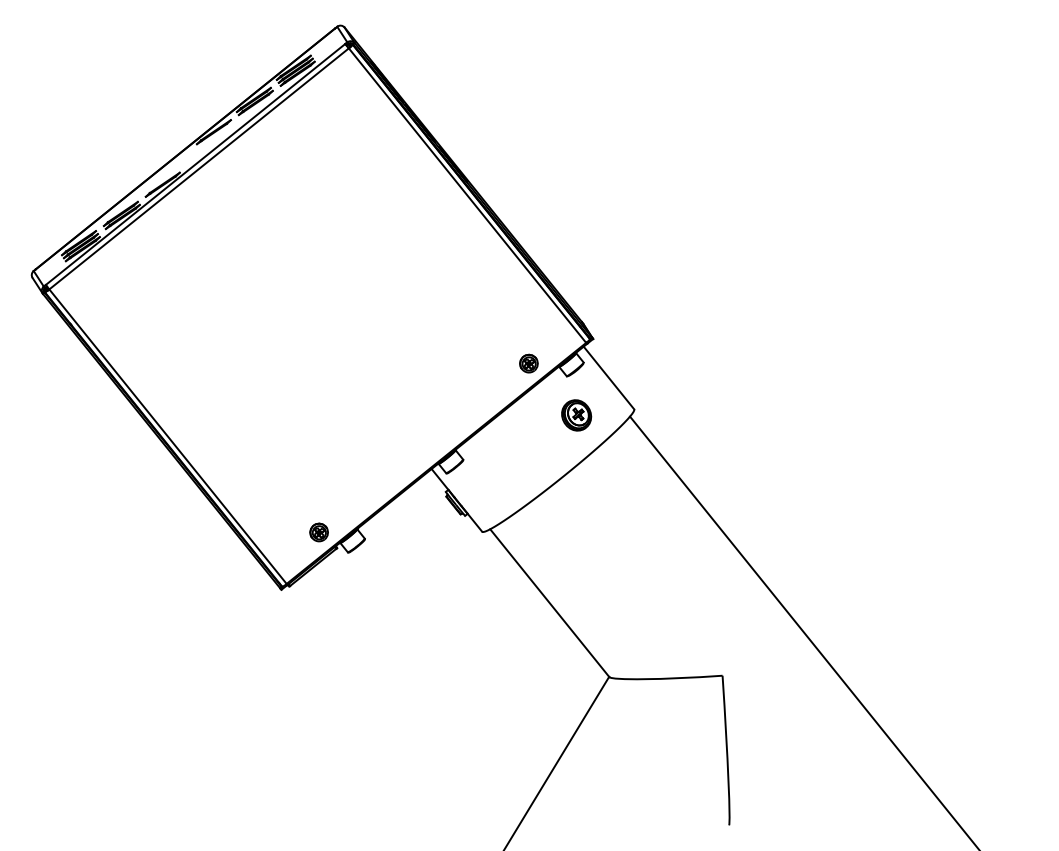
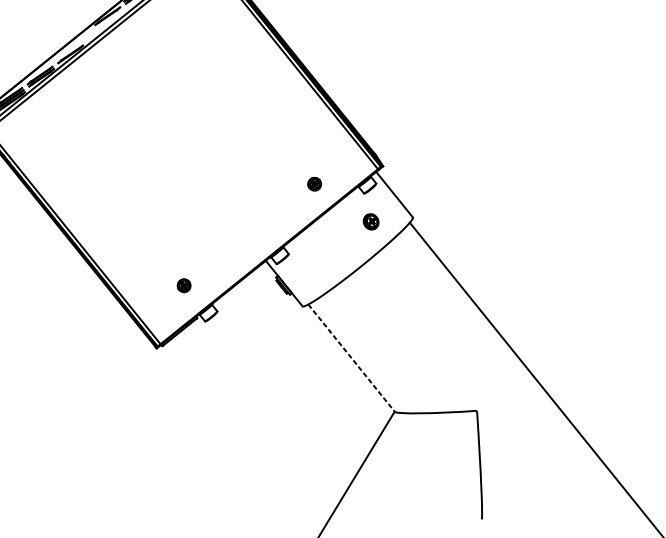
part: (528, 363) -> (314, 184), moved
part: (576, 415) -> (370, 221), size x0.7
part: (318, 532) -> (183, 285), moved
line: (549, 603) -> (351, 358), solid -> dashed

